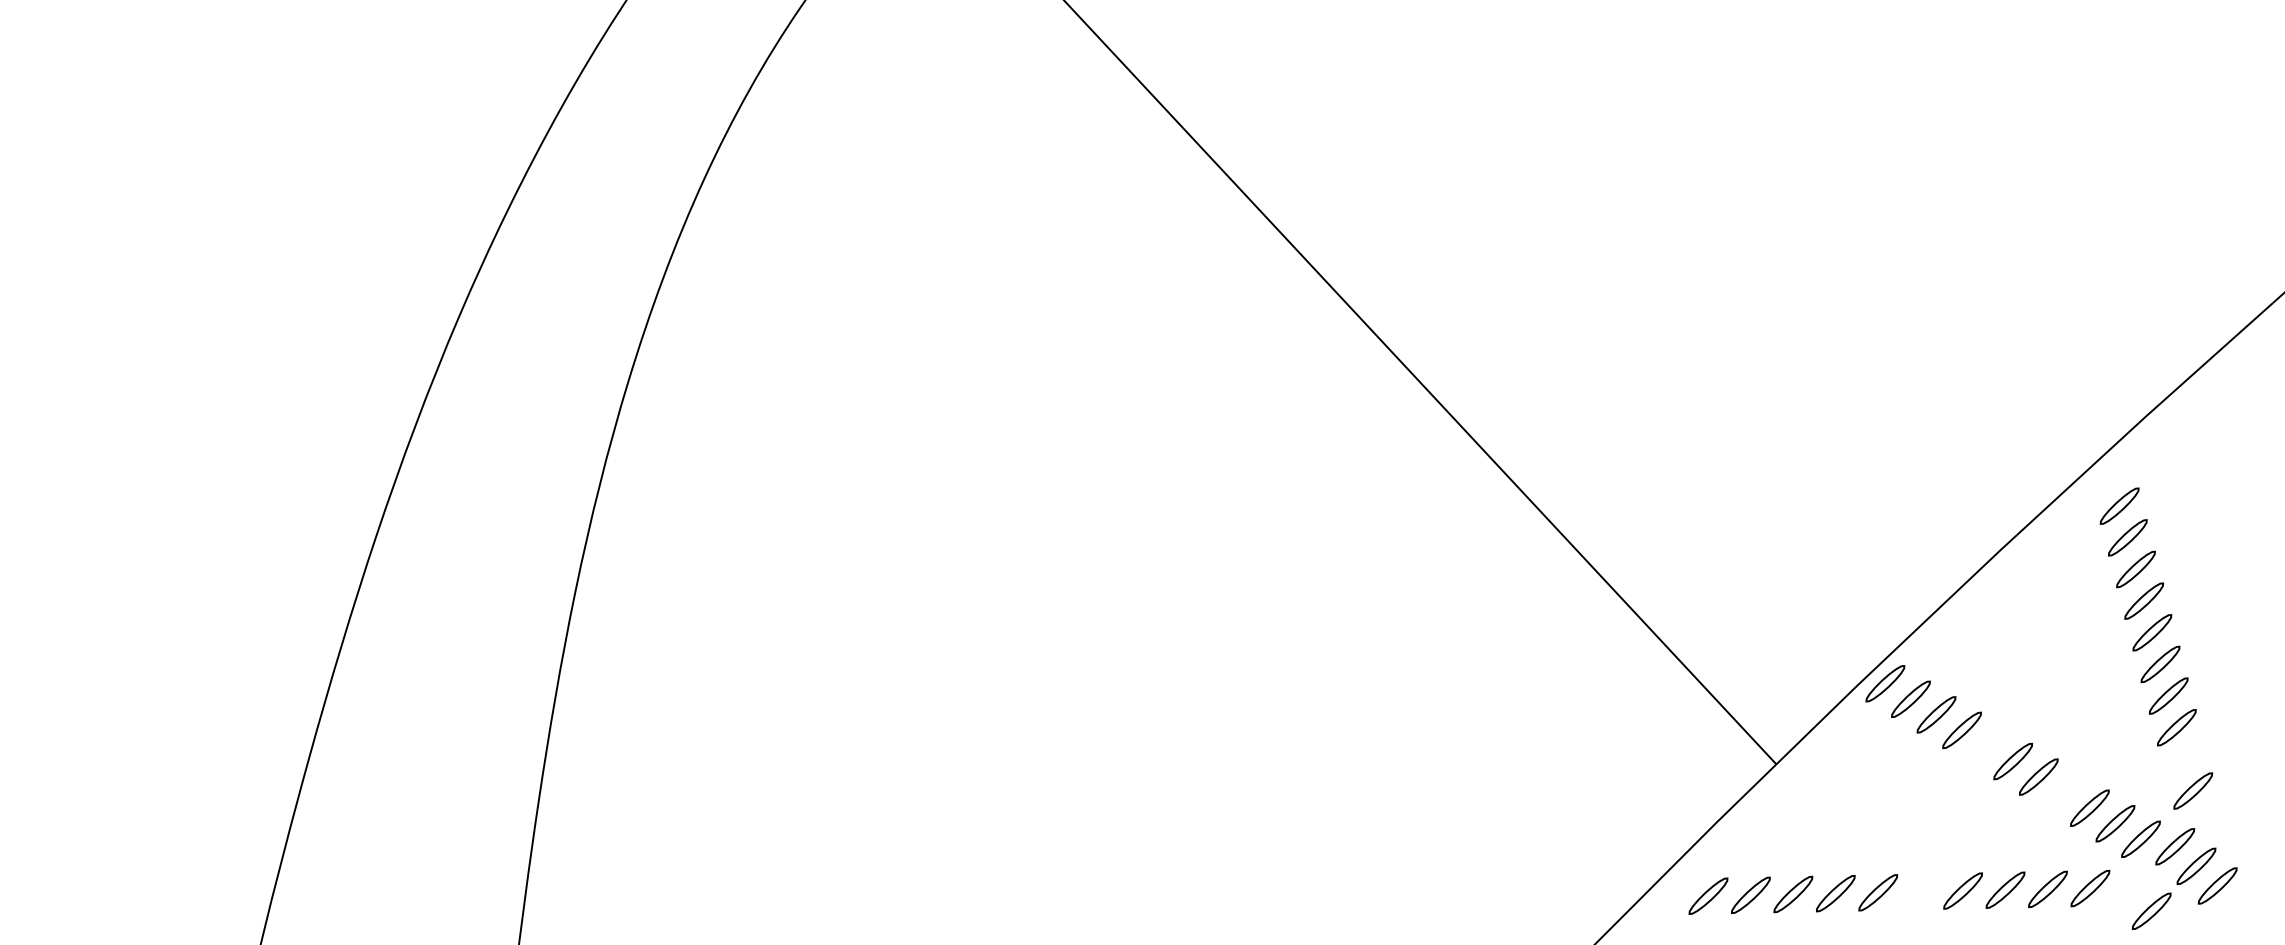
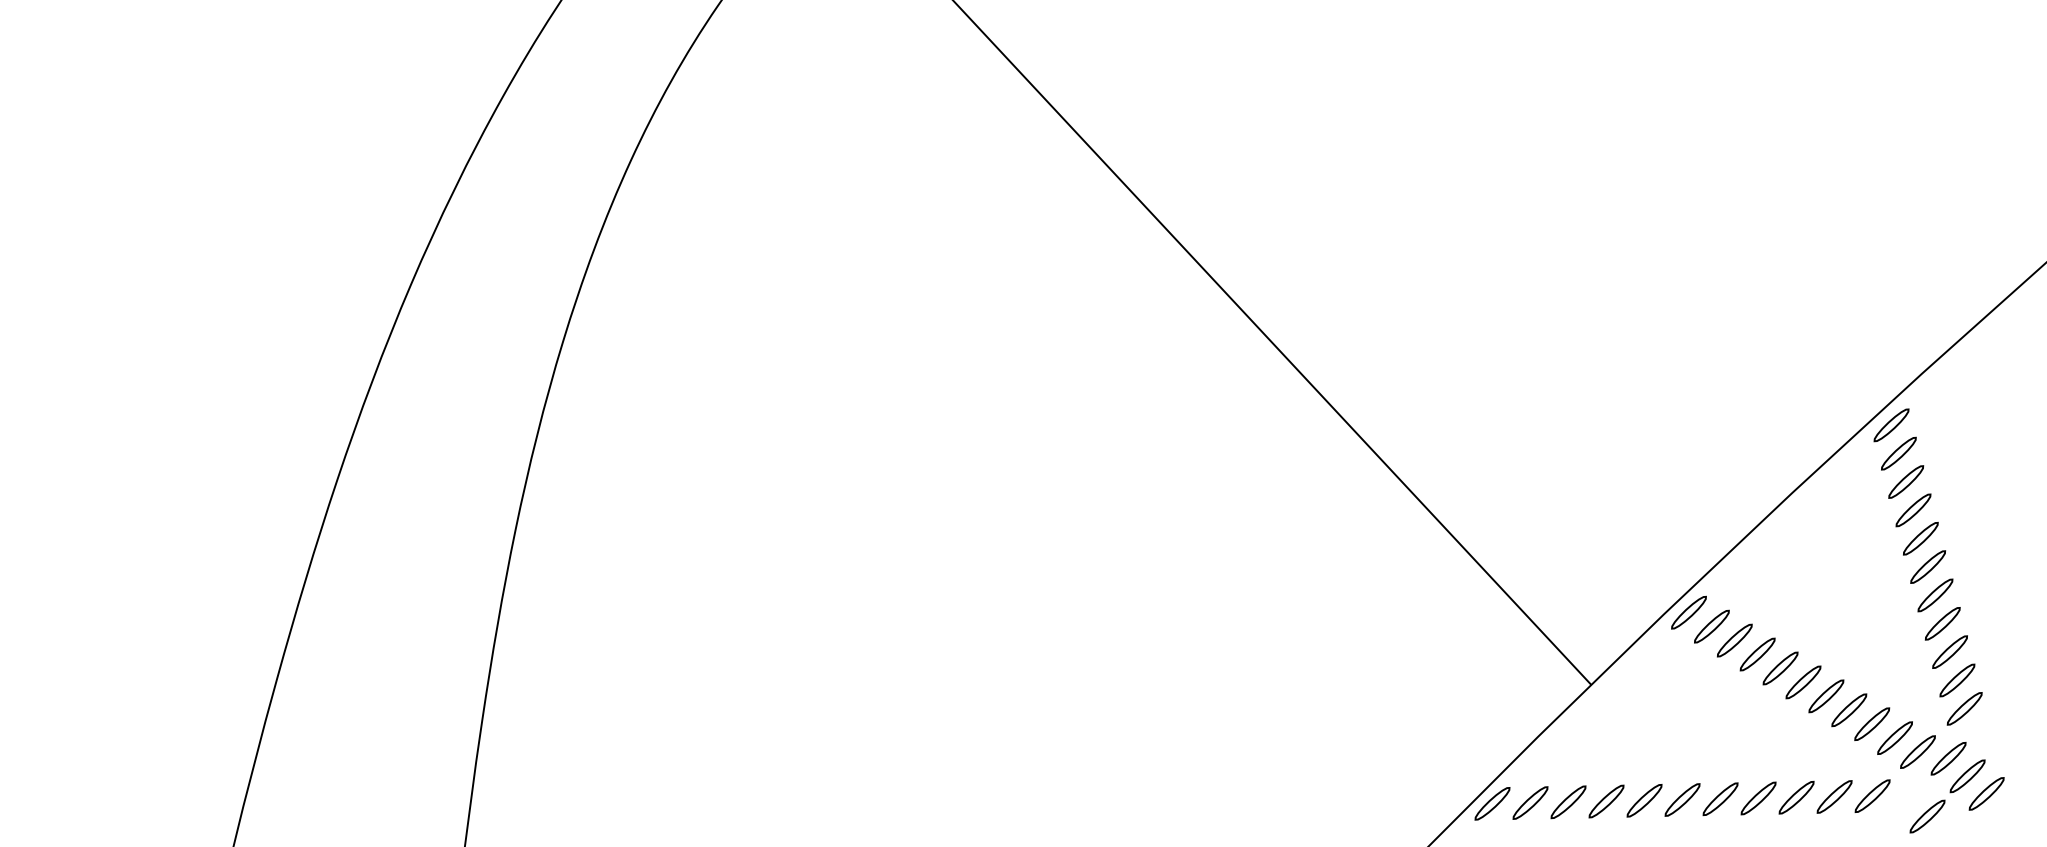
part: (2111, 474) -> (1891, 425), added
part: (1987, 745) -> (1780, 668), added
part: (2185, 759) -> (1957, 680), added
part: (2064, 792) -> (1849, 710), added
part: (1920, 892) -> (1720, 799), added
part: (1666, 896) -> (1492, 803), added

